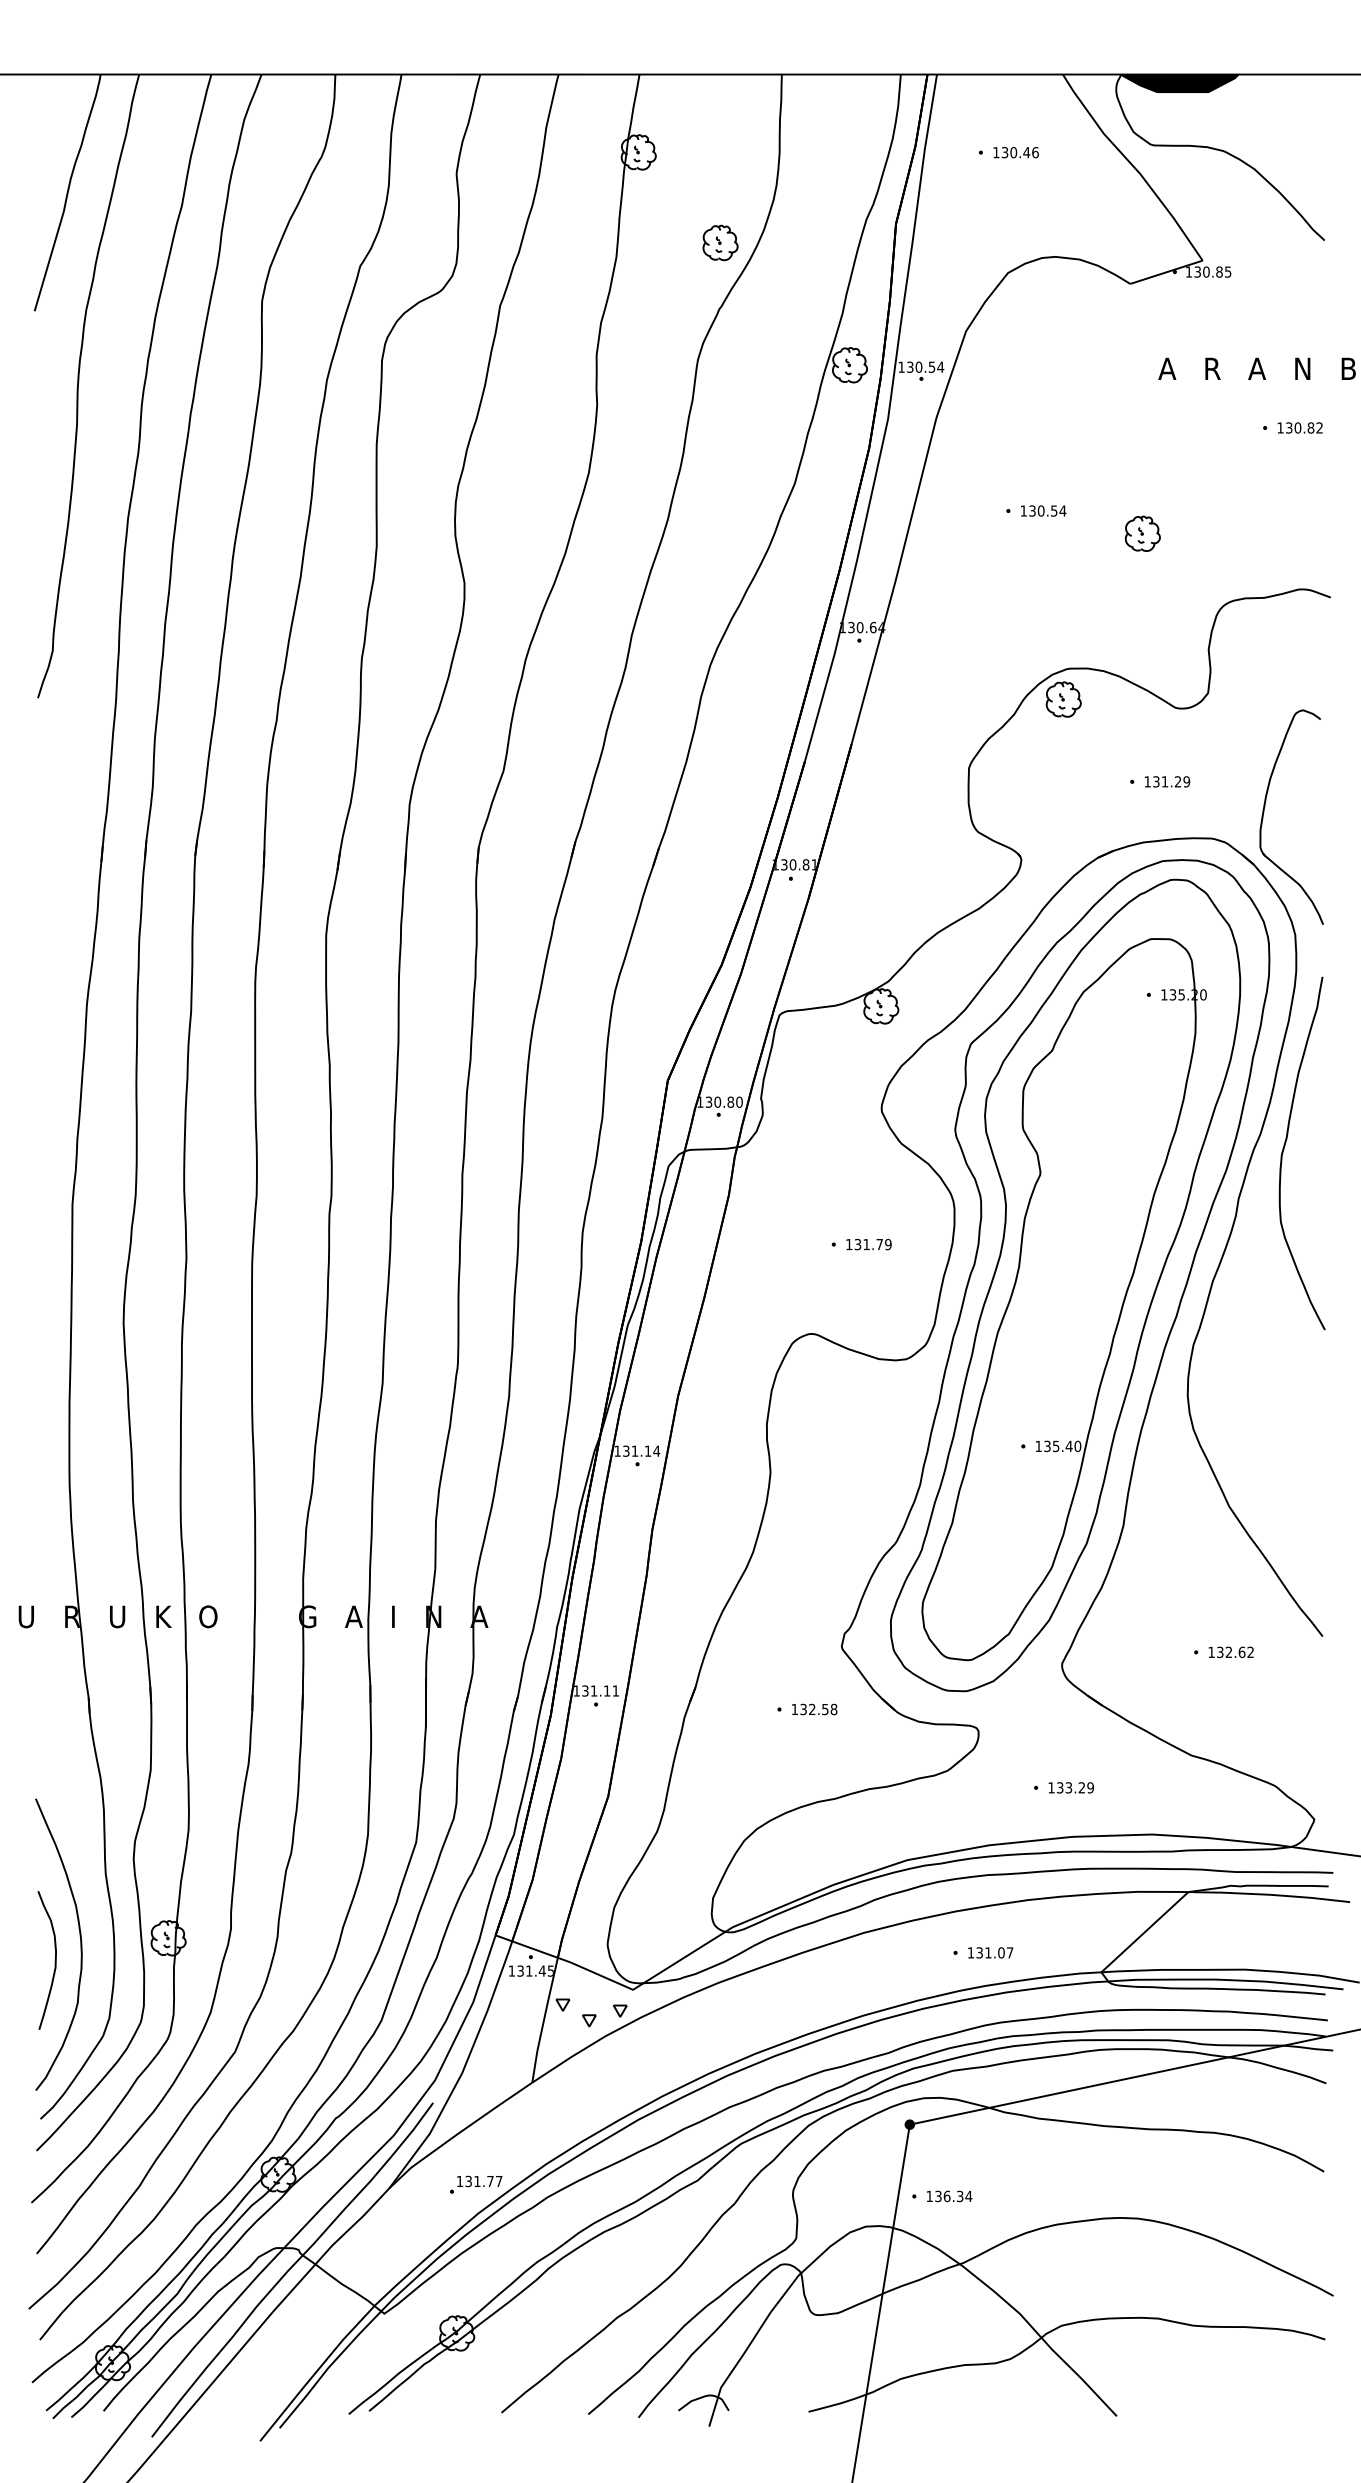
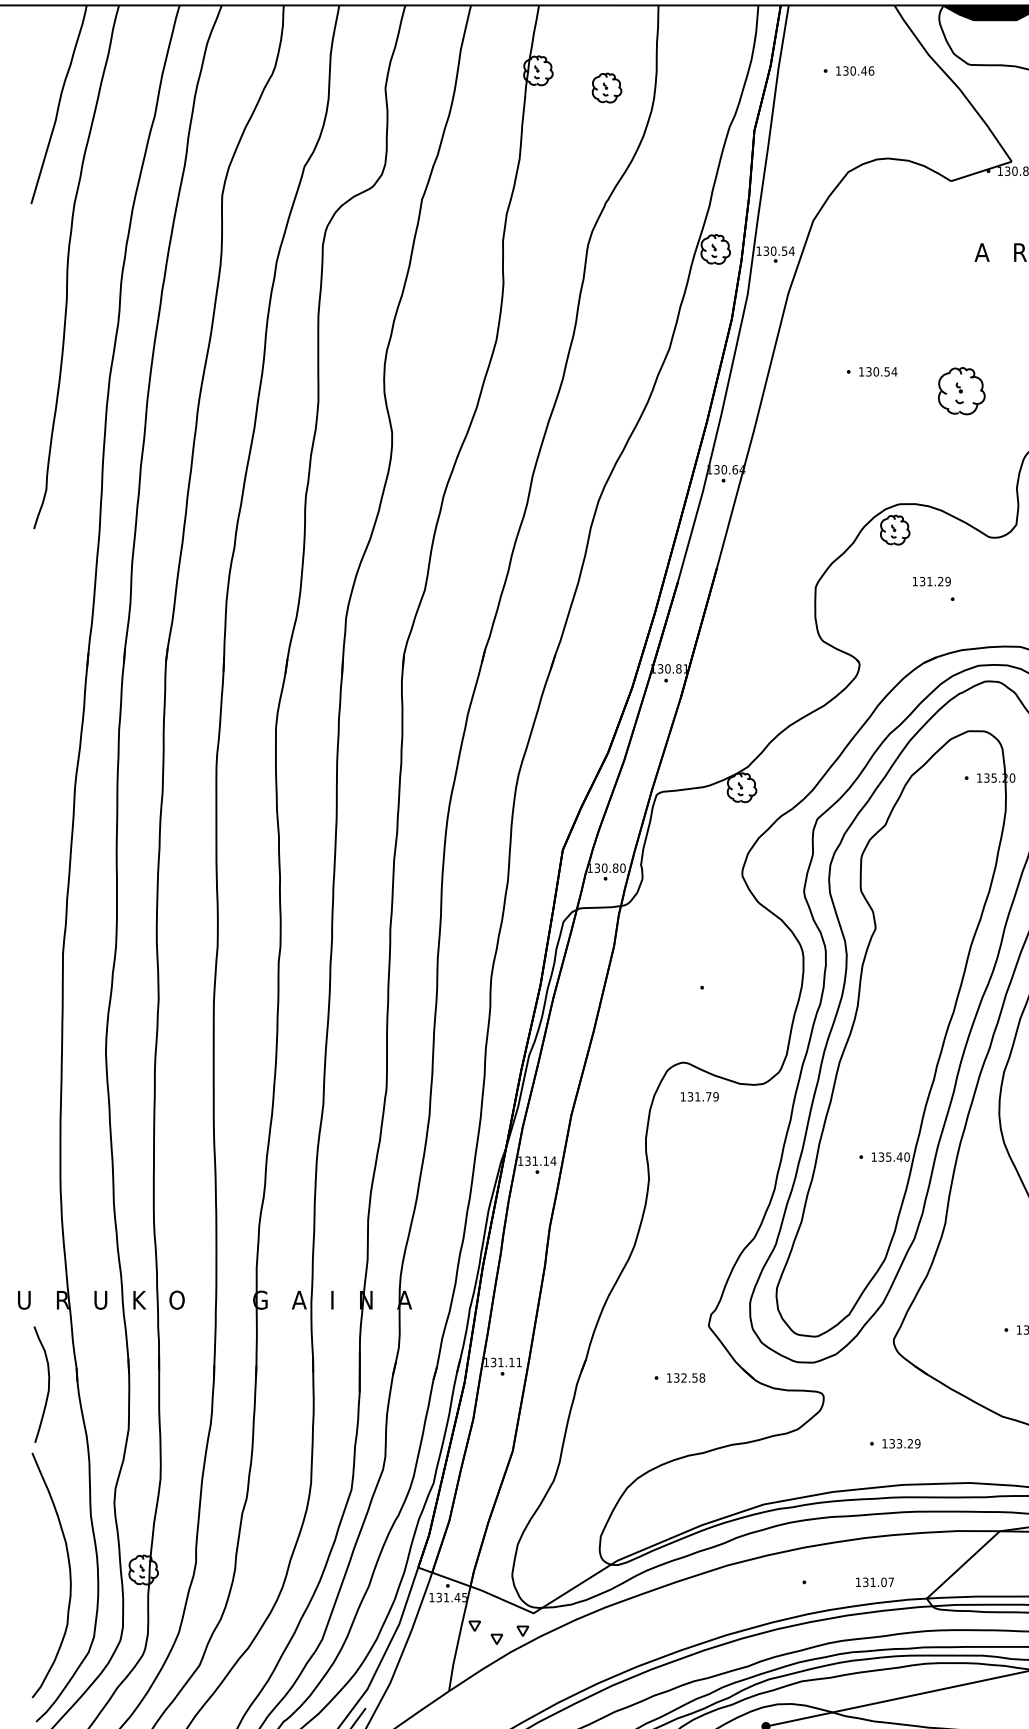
part: (720, 242) -> (607, 87), moved
part: (1142, 533) -> (961, 390), size x1.6
text: (1167, 781) -> (931, 581), moved
text: (868, 1244) -> (699, 1096), moved
text: (990, 1952) -> (874, 1581), moved
curve: (54, 1960) -> (47, 1384), moved

